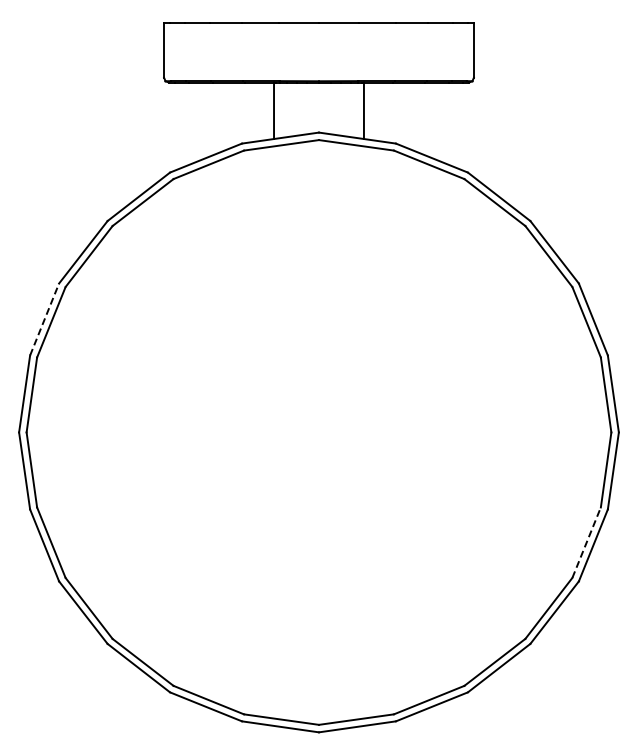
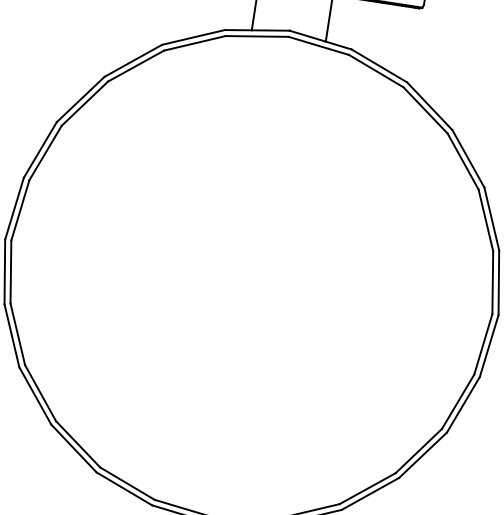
line: (44, 319) -> (40, 149), dashed -> solid
line: (586, 542) -> (458, 401), dashed -> solid

